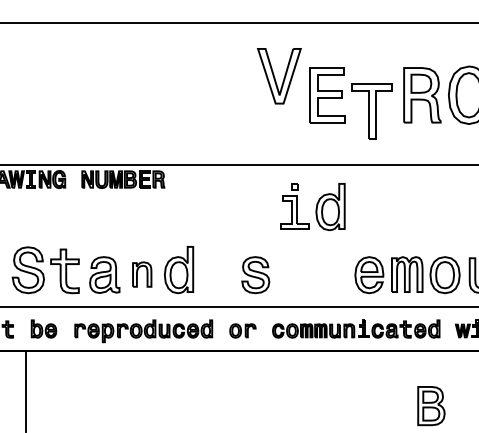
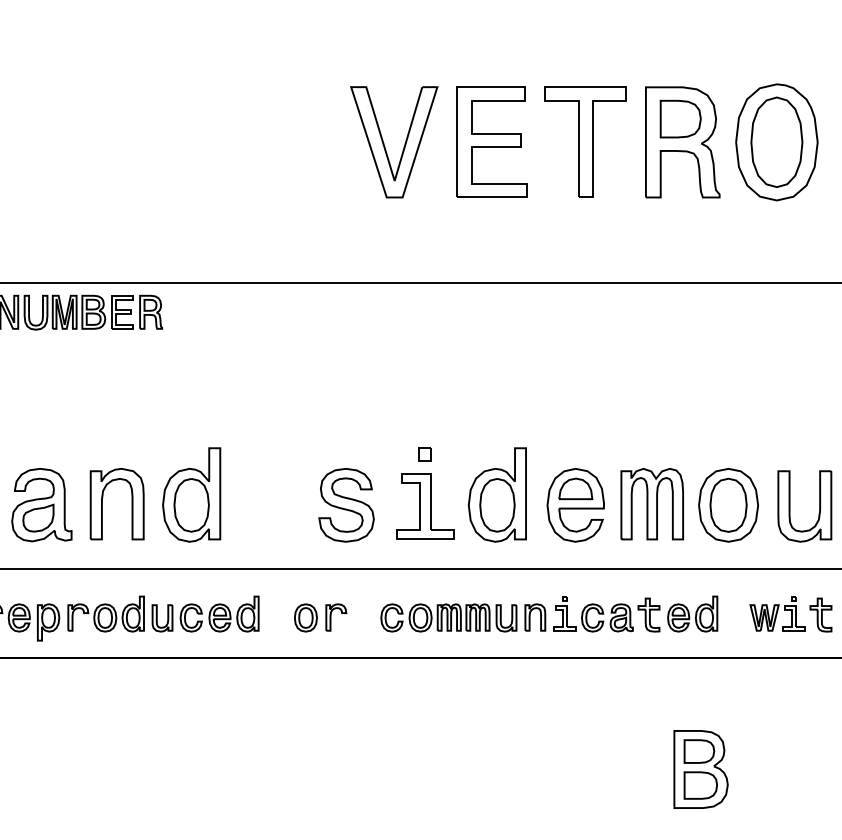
part: (279, 76) -> (394, 142), moved
part: (371, 111) -> (584, 142), moved
part: (312, 207) -> (461, 495), moved
part: (142, 274) -> (117, 503), size x1.43

